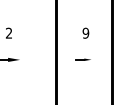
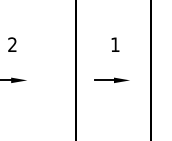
text: (85, 33) -> (114, 44), 9 -> 1
part: (83, 59) -> (111, 79), size x1.67

